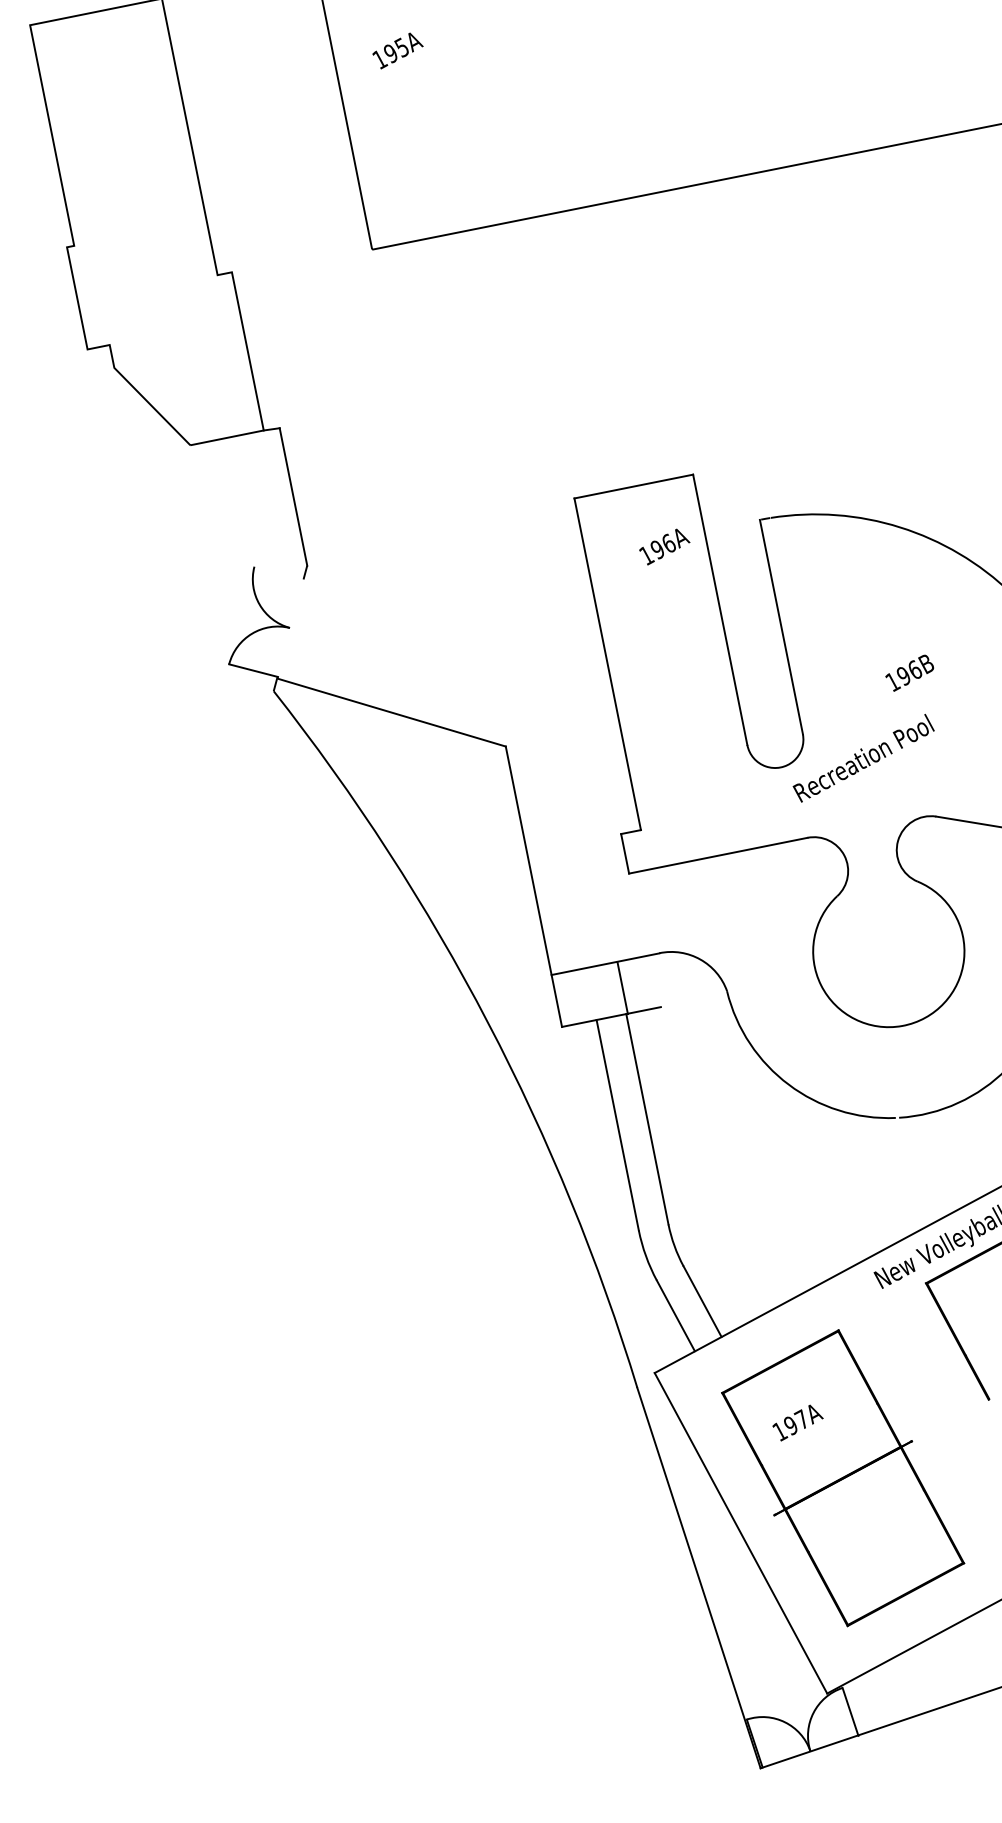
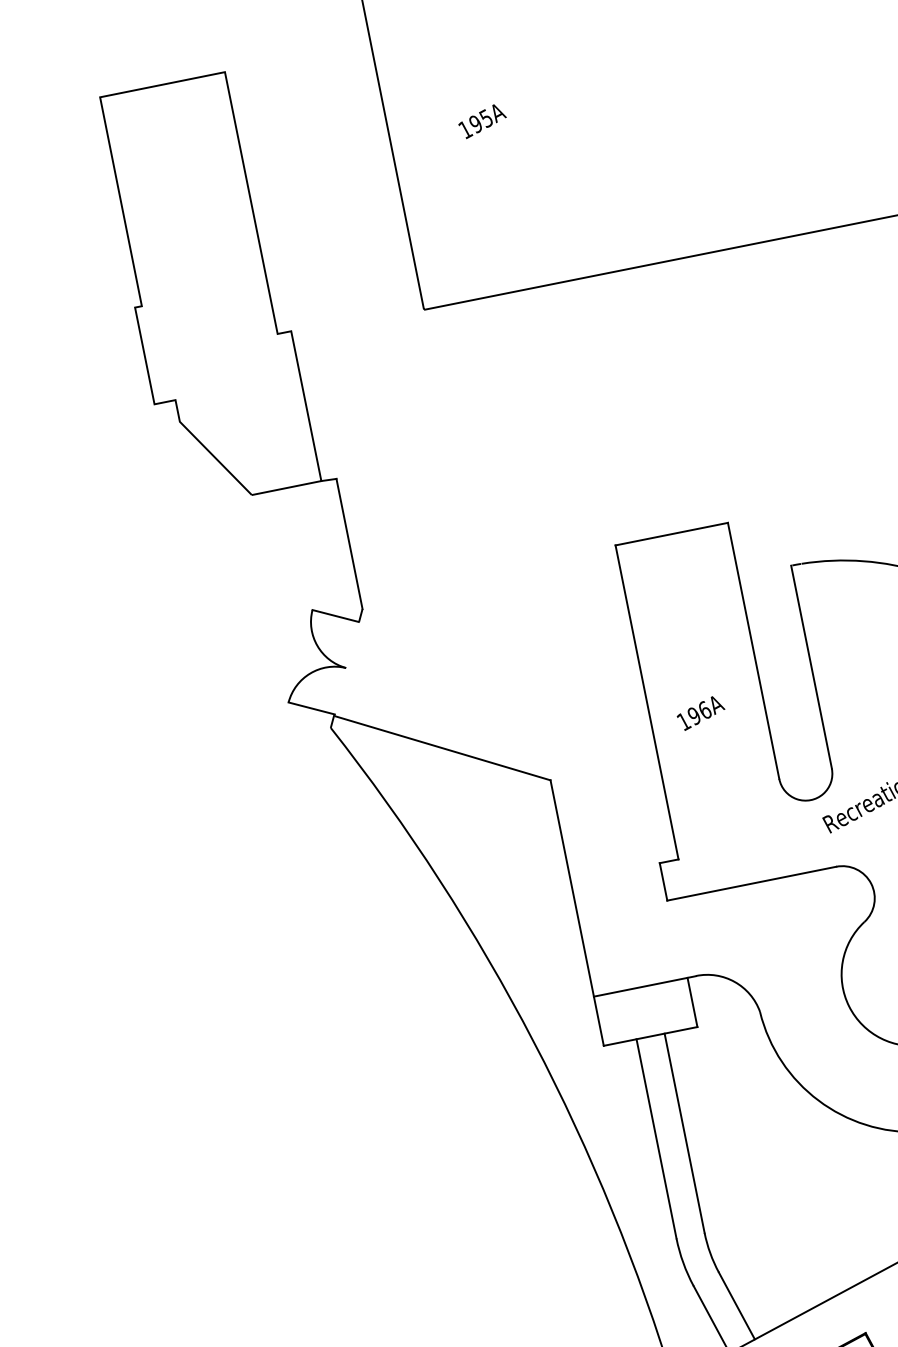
text: (397, 50) -> (482, 121), moved
text: (664, 546) -> (700, 713), moved
line: (278, 572) -> (335, 615), added
line: (622, 988) -> (692, 1002), moved

